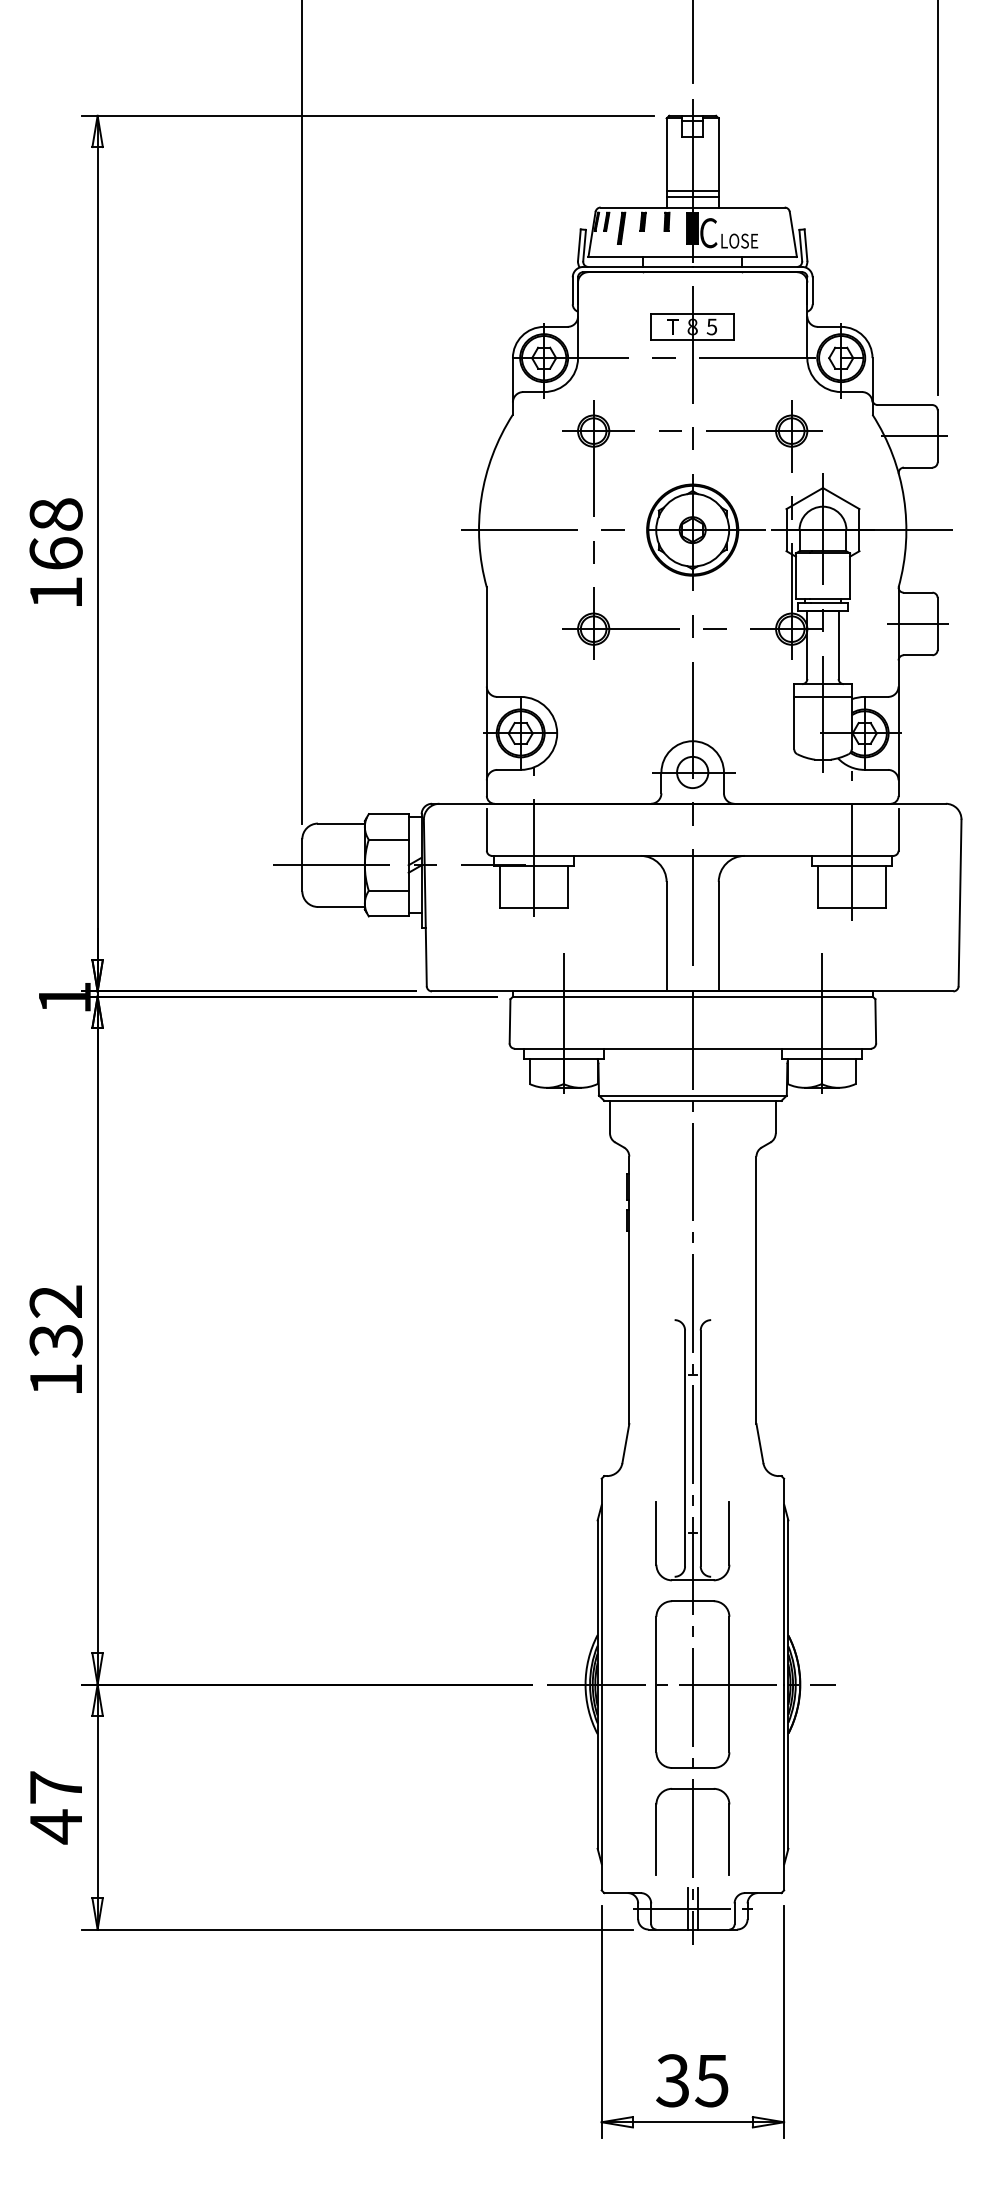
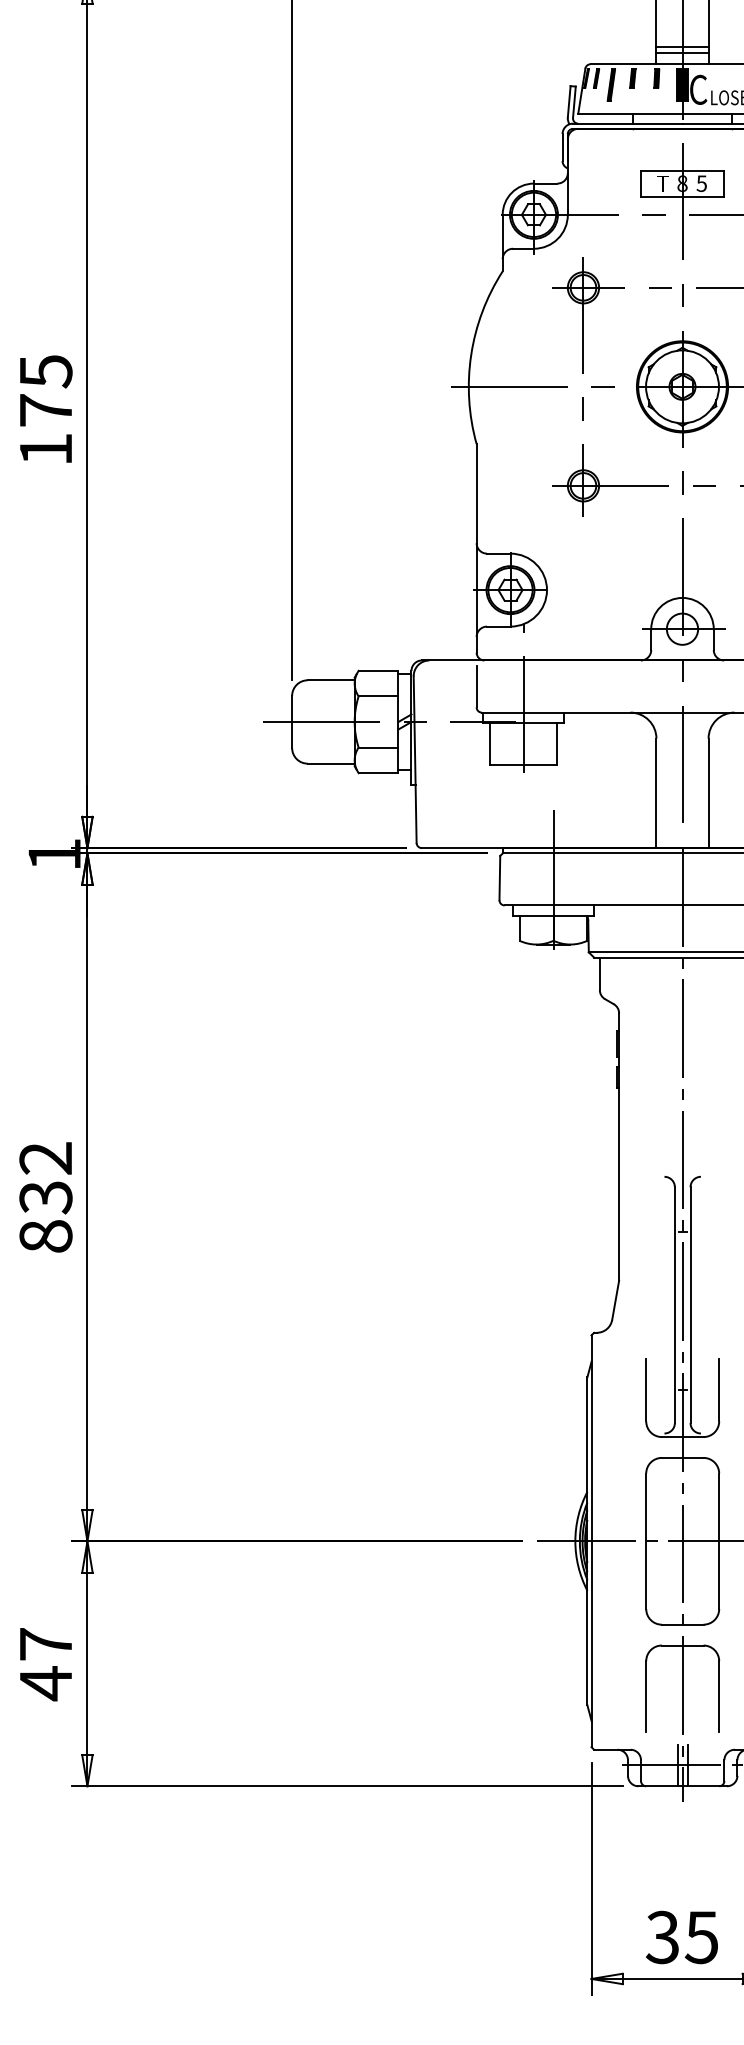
text: (55, 533) -> (45, 390), 168 -> 175
text: (55, 1379) -> (45, 1236), 132 -> 832

